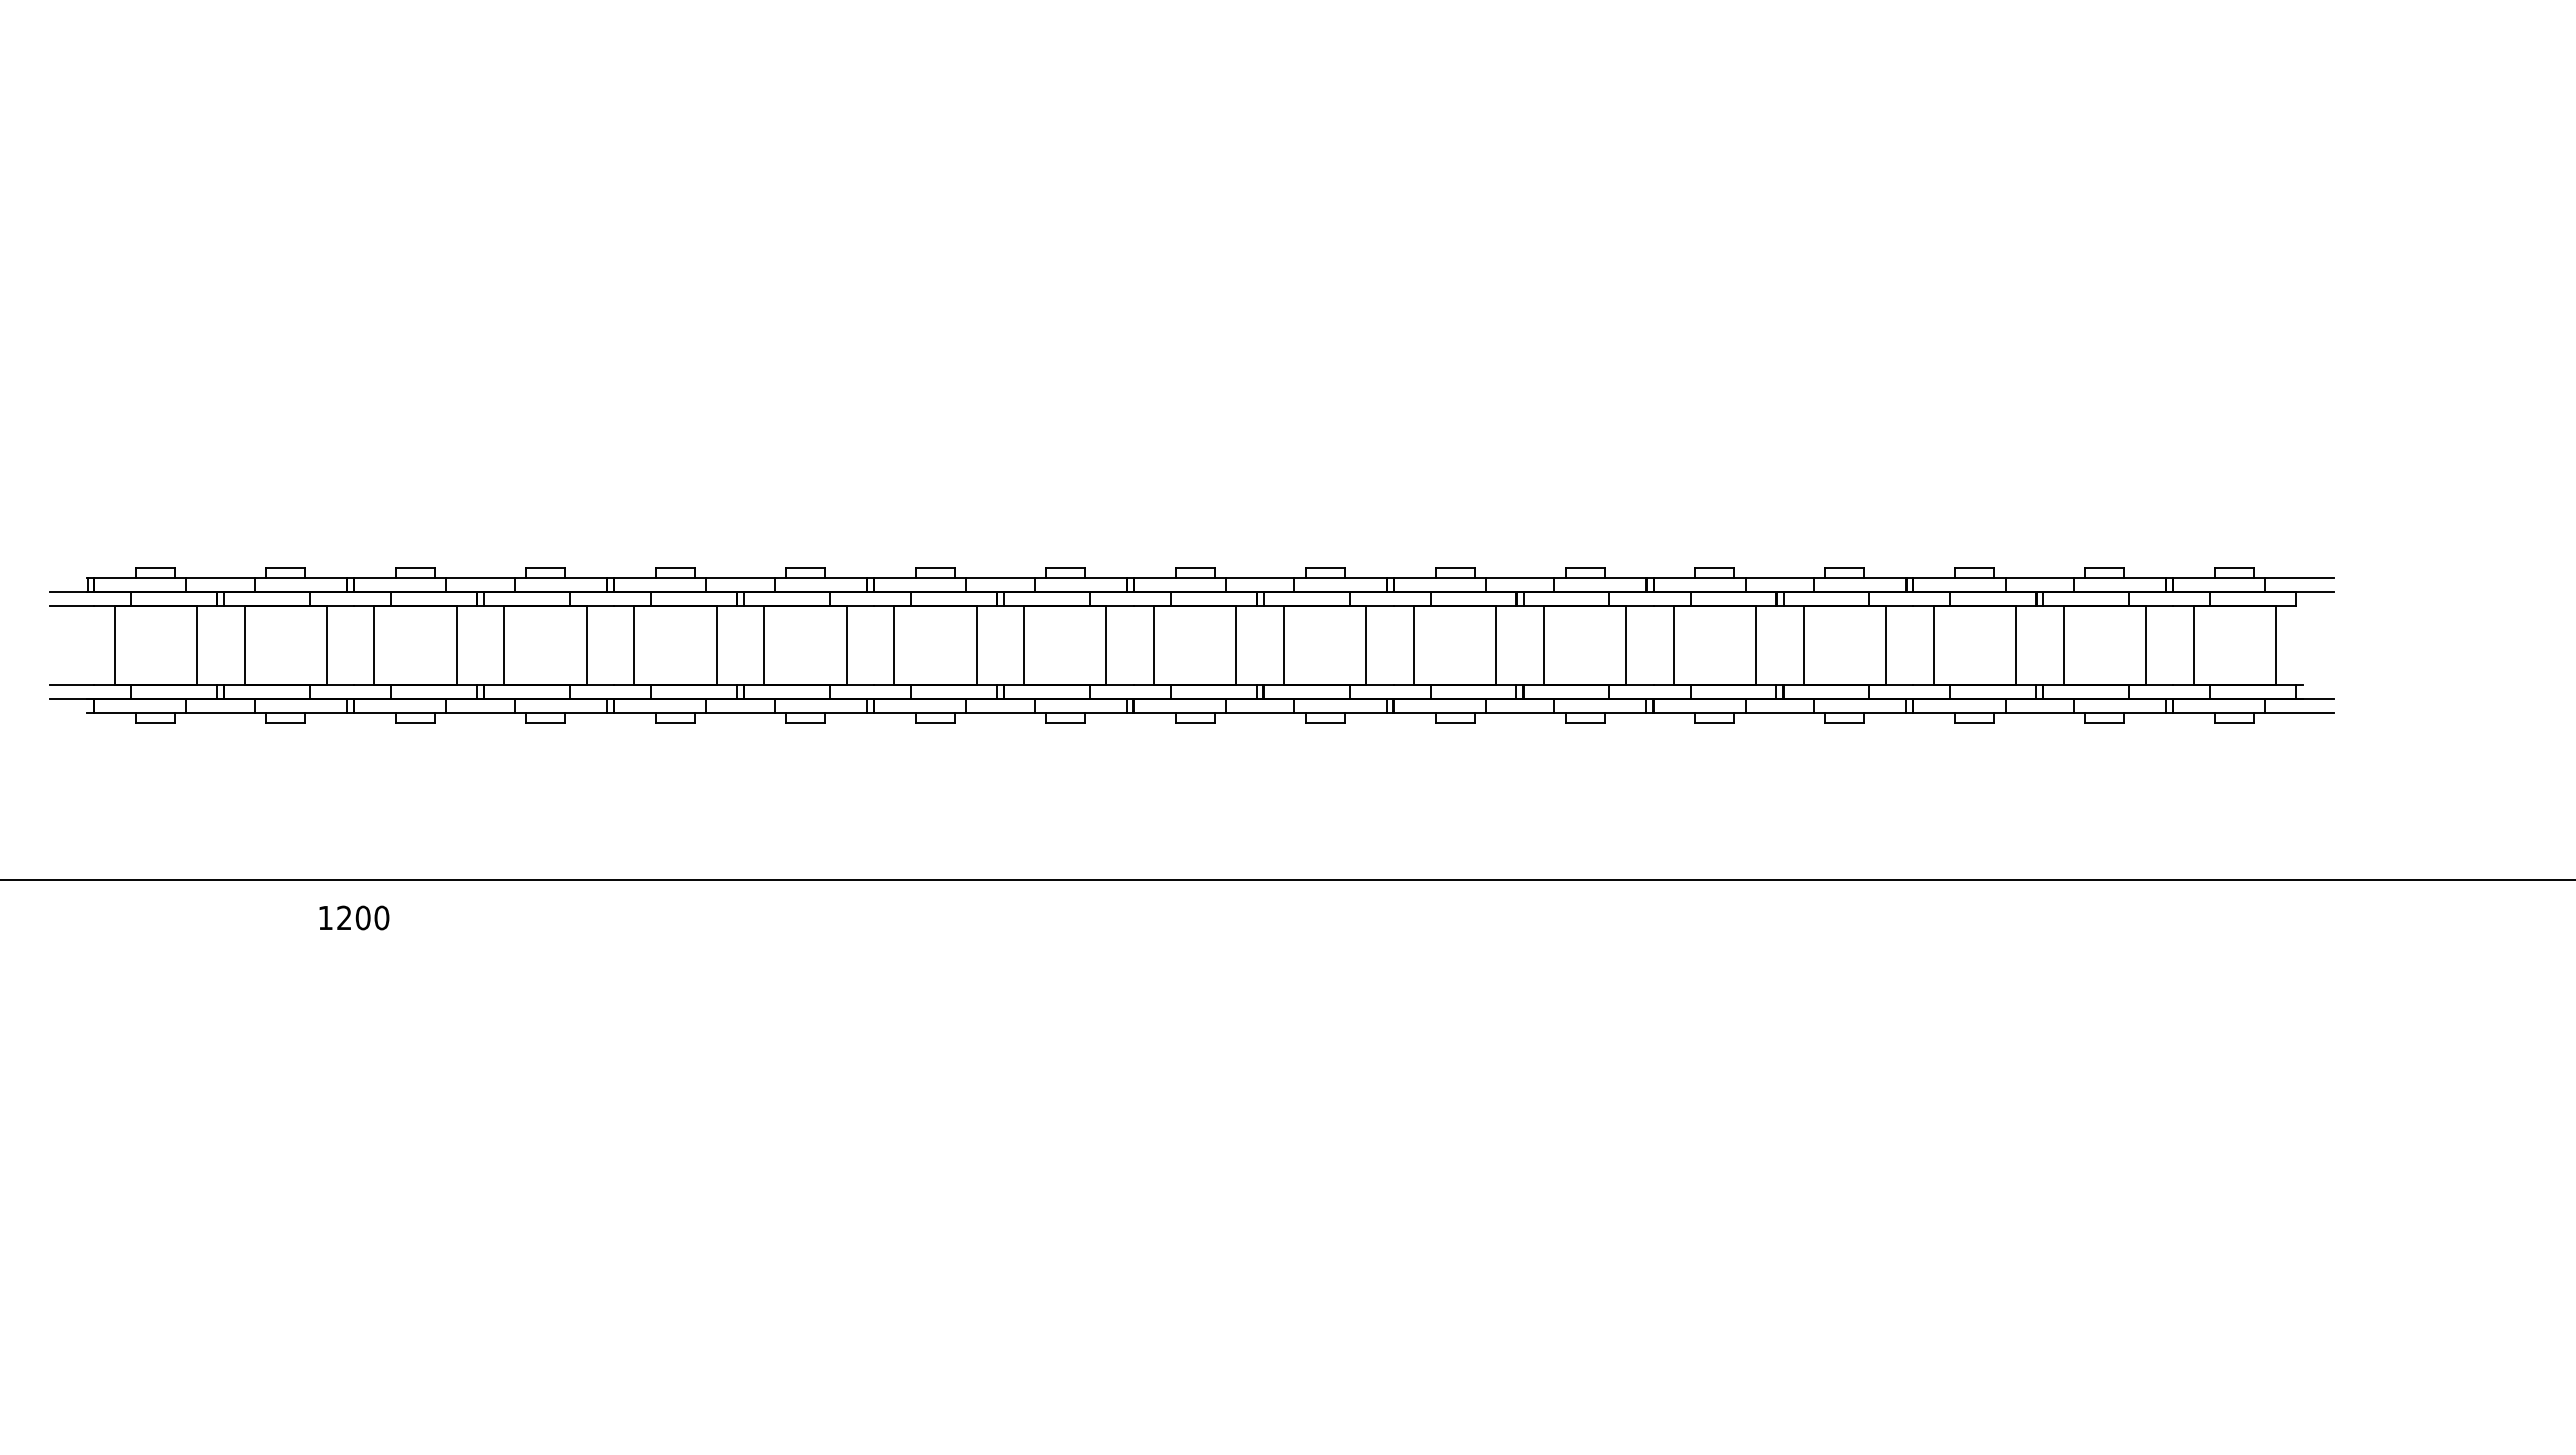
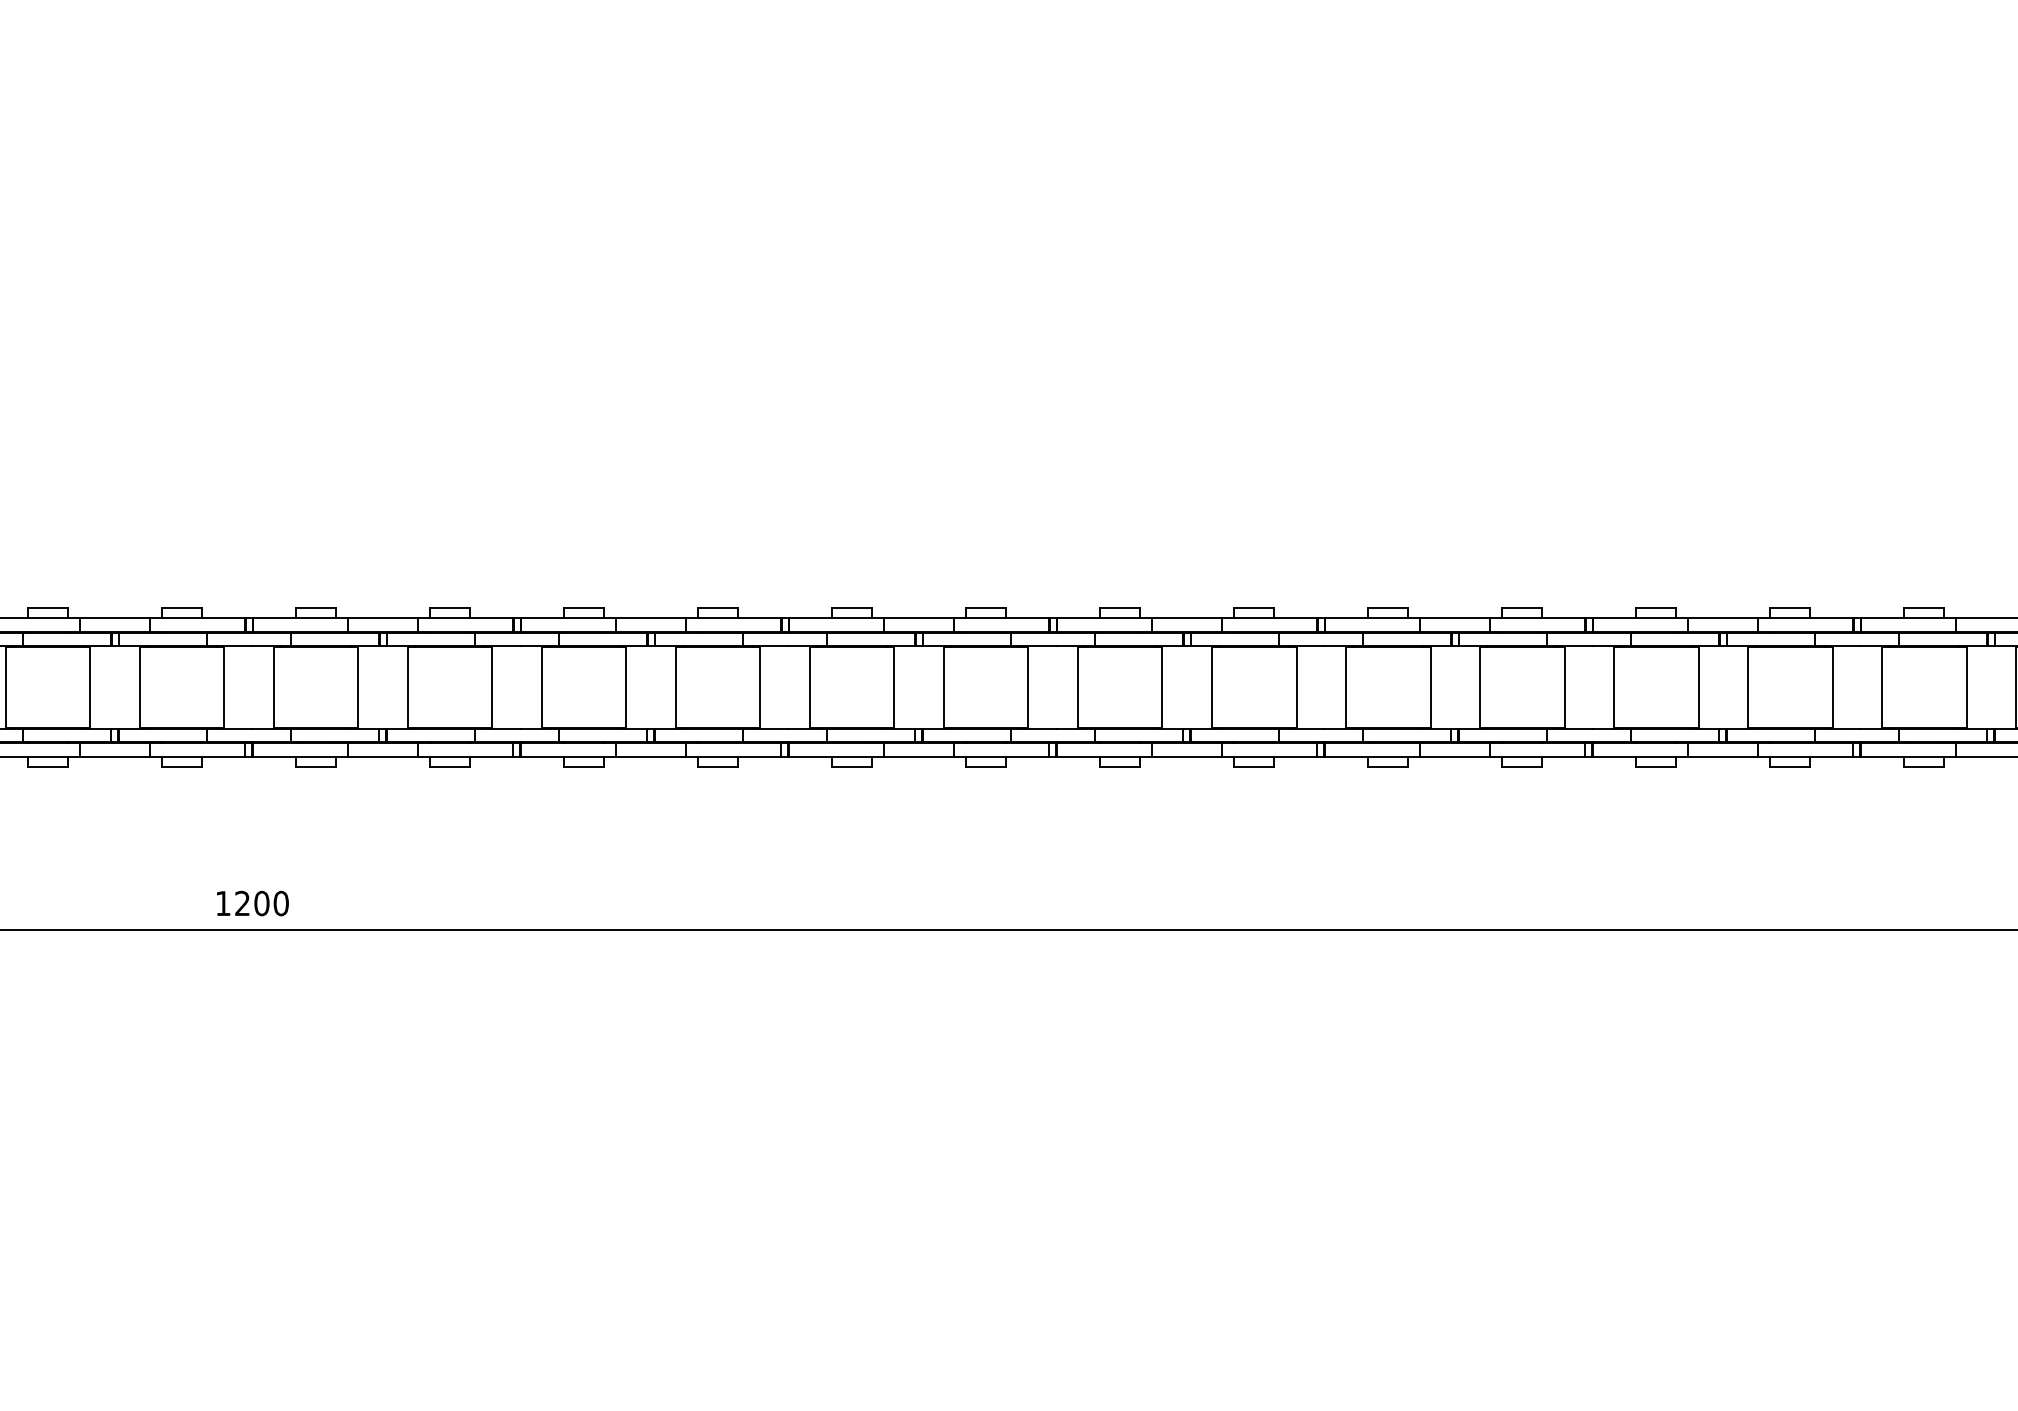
text: (354, 917) -> (252, 903), moved

